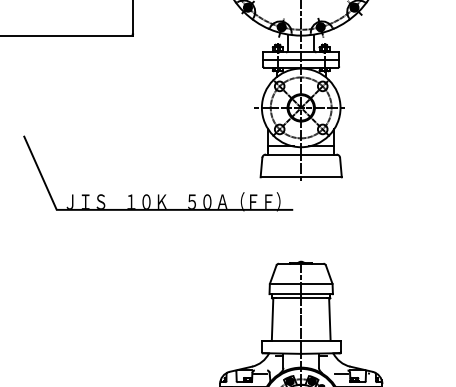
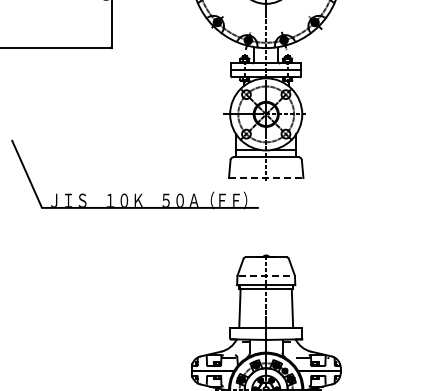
line: (301, 177) -> (266, 178), solid -> dashed
line: (301, 283) -> (266, 275), solid -> dashed

